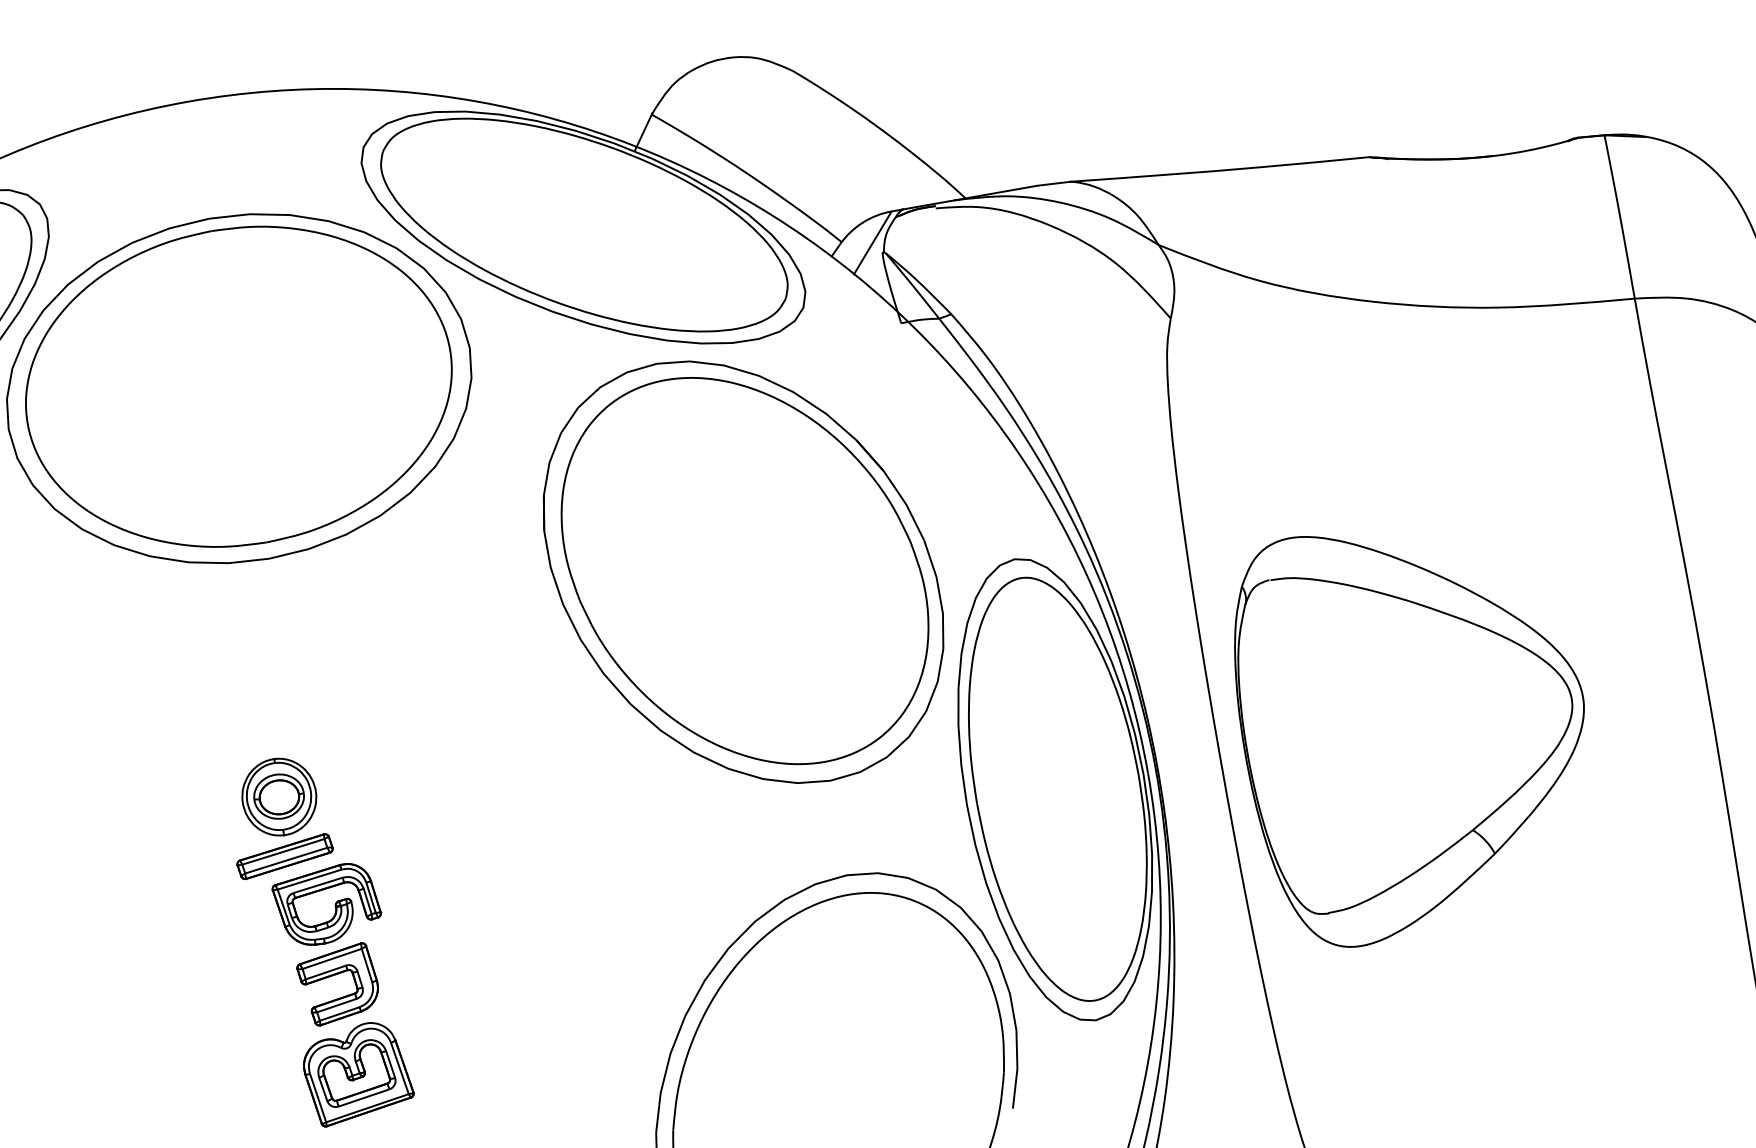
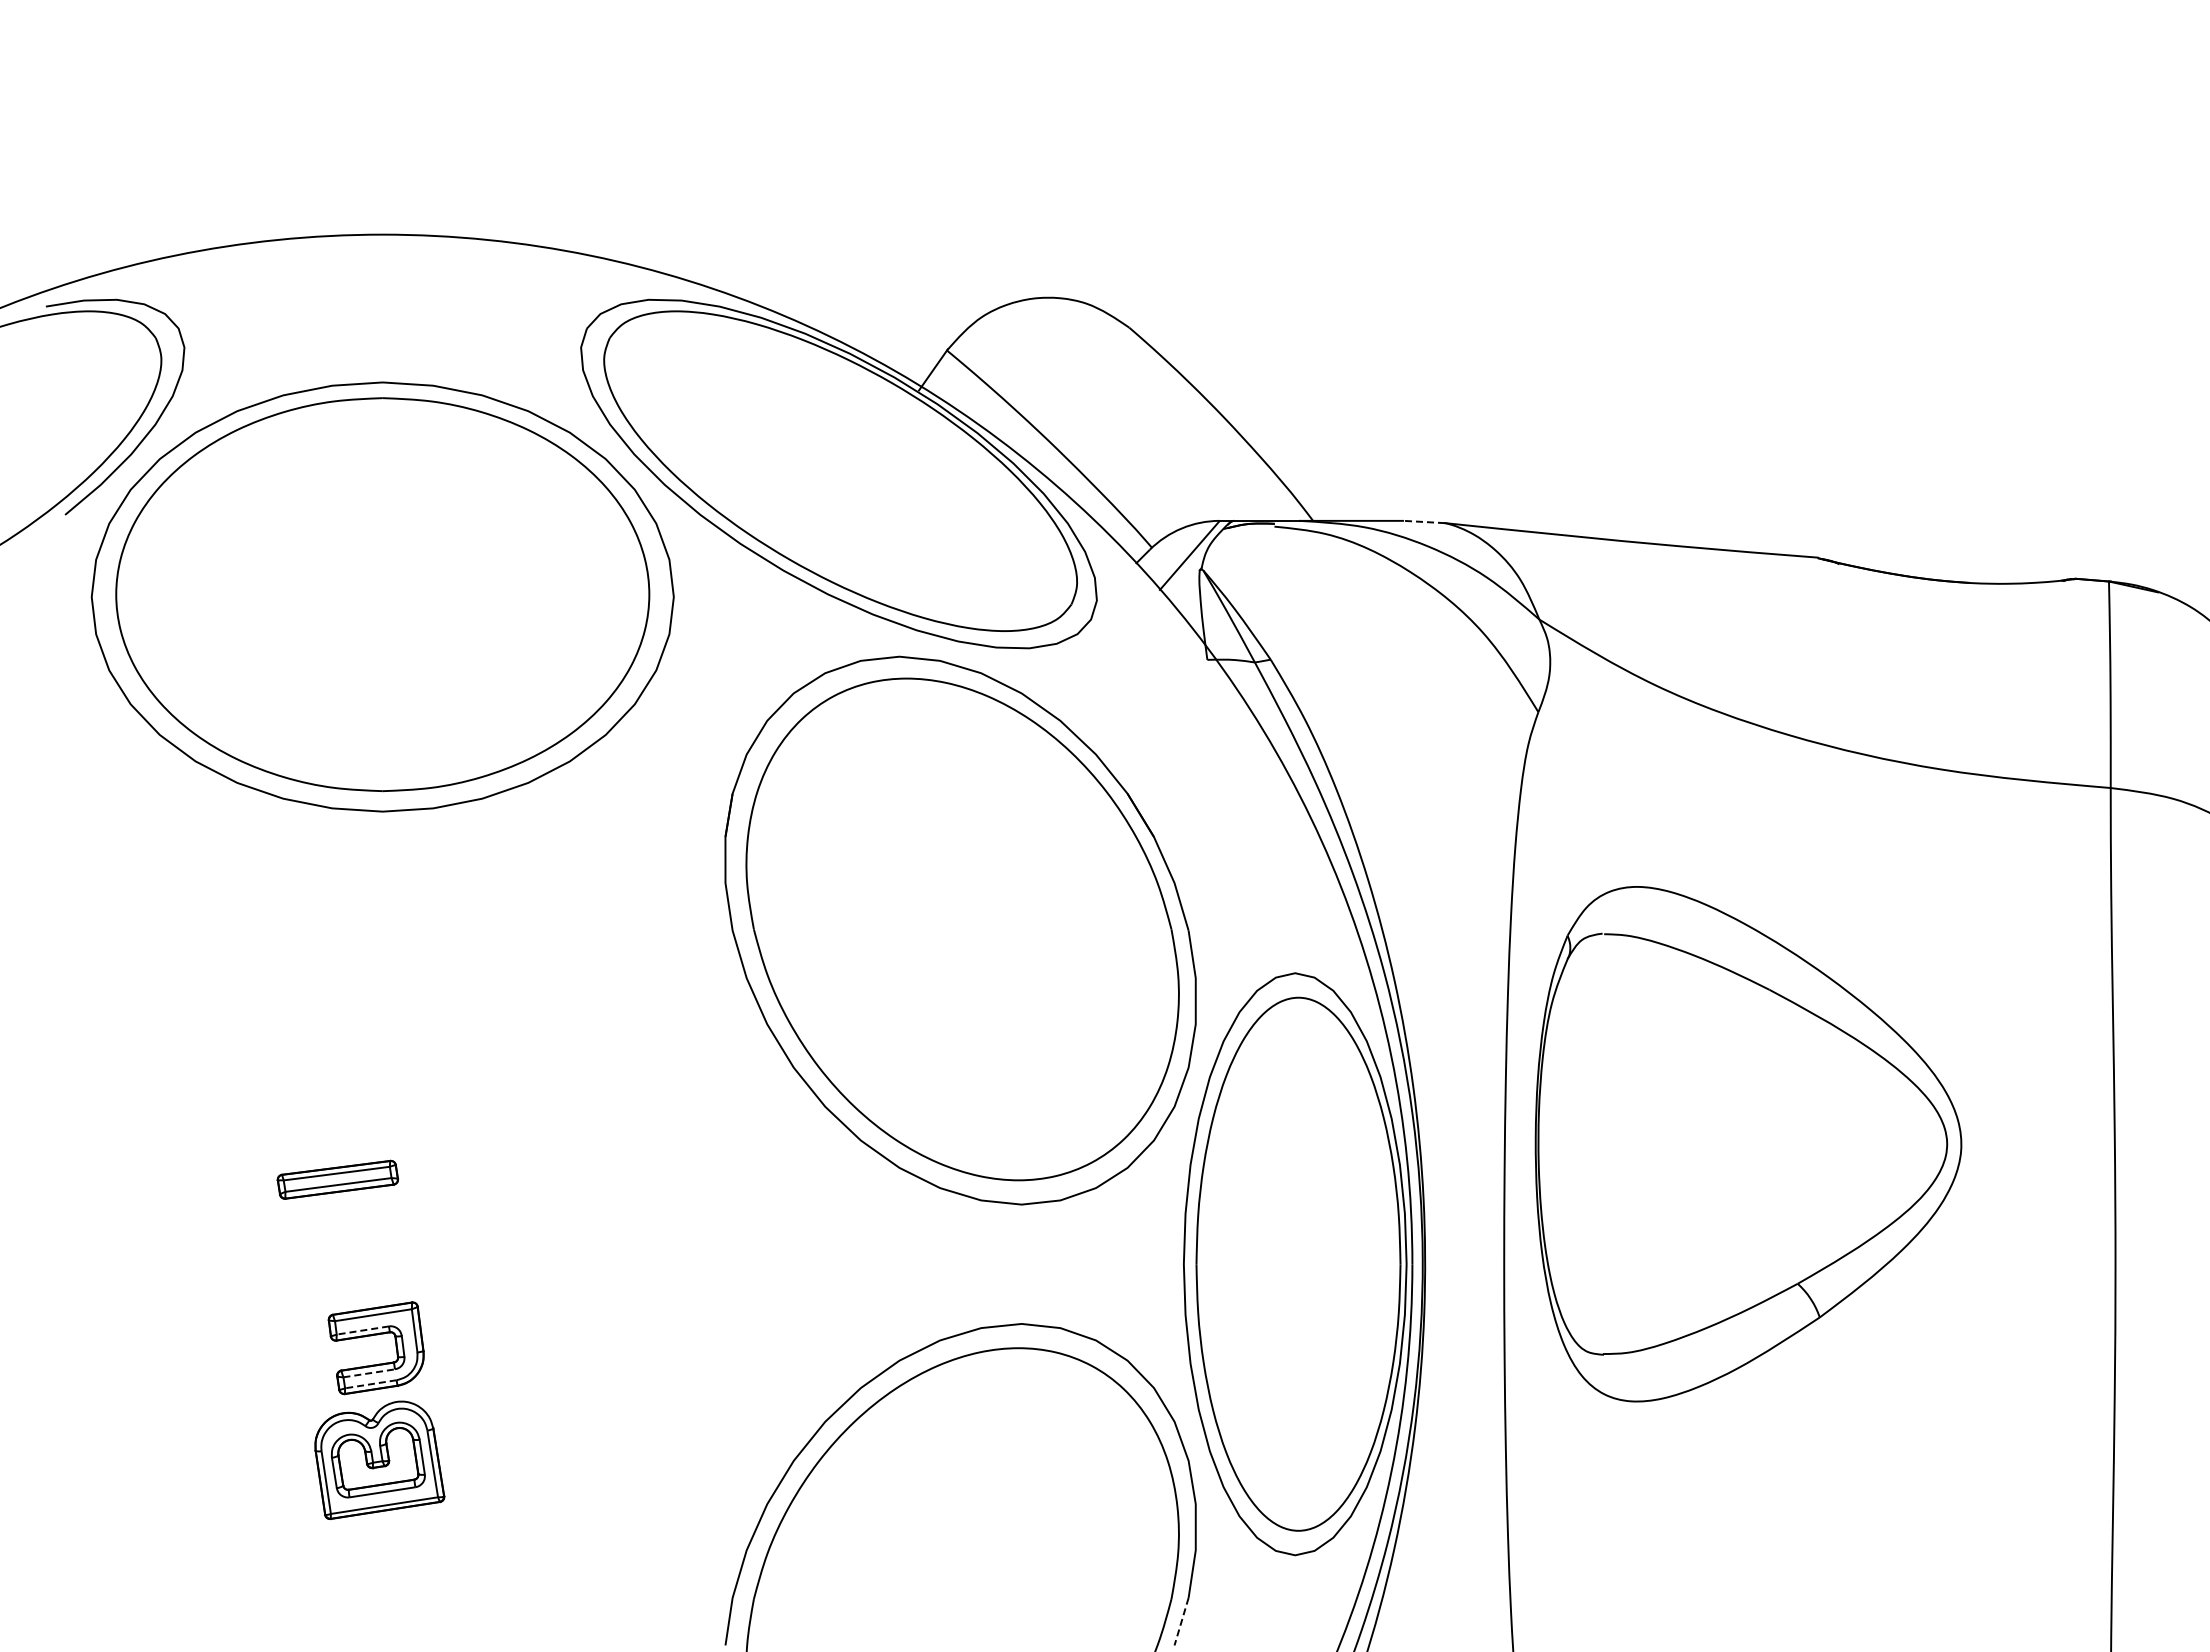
line: (1054, 184) -> (1424, 522), solid -> dashed
part: (1414, 726) -> (1748, 1144), moved
part: (279, 796) -> (343, 1105), removed
part: (334, 904) -> (388, 1249), removed
line: (325, 972) -> (362, 1330), solid -> dashed
line: (337, 1005) -> (369, 1373), solid -> dashed
line: (339, 1014) -> (370, 1384), solid -> dashed
line: (1015, 1088) -> (1181, 1621), solid -> dashed

